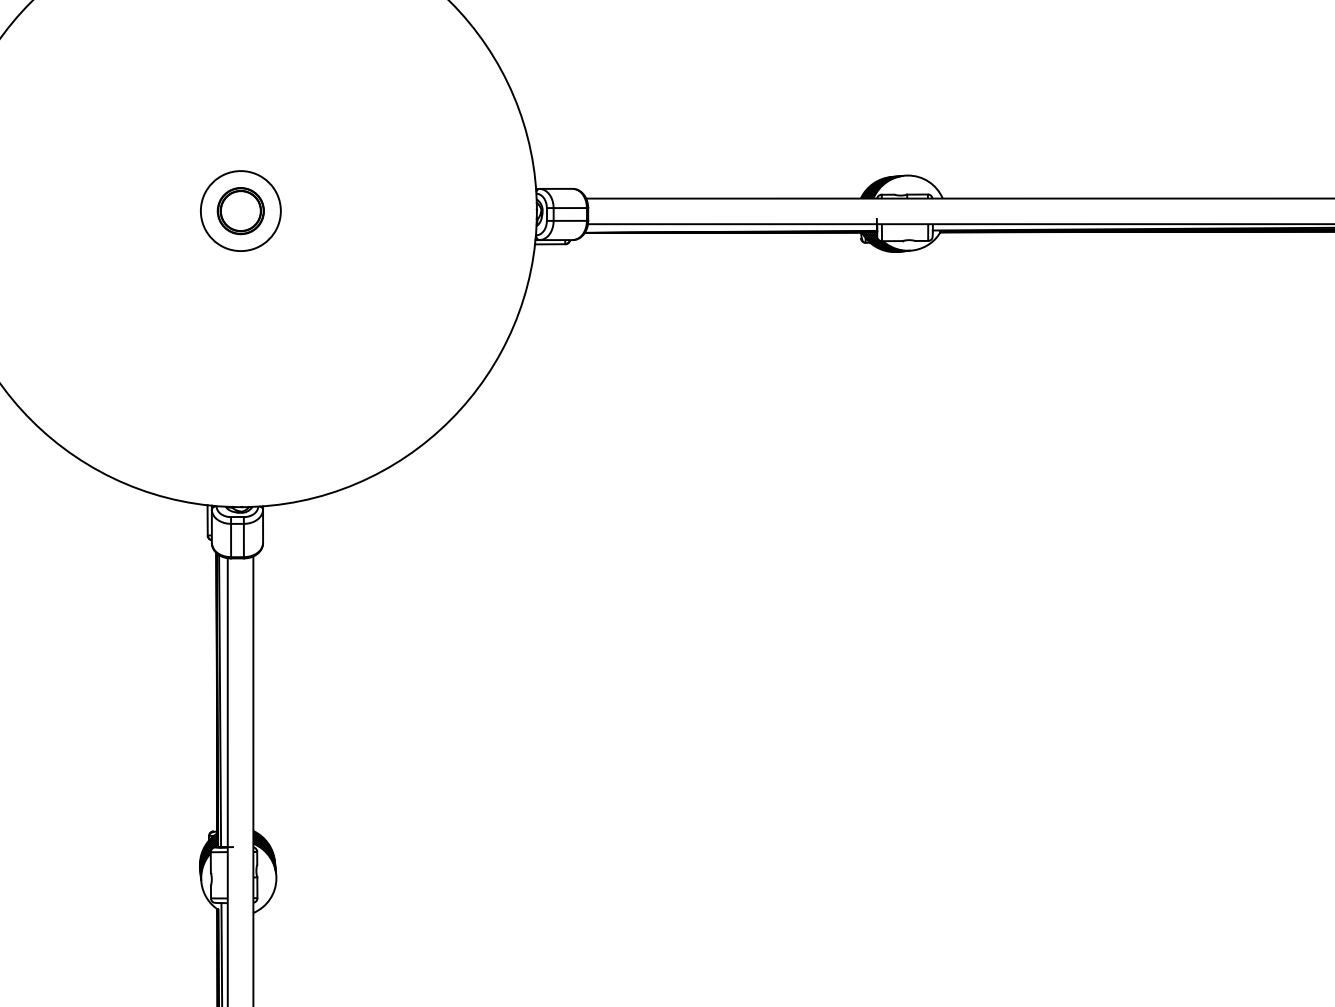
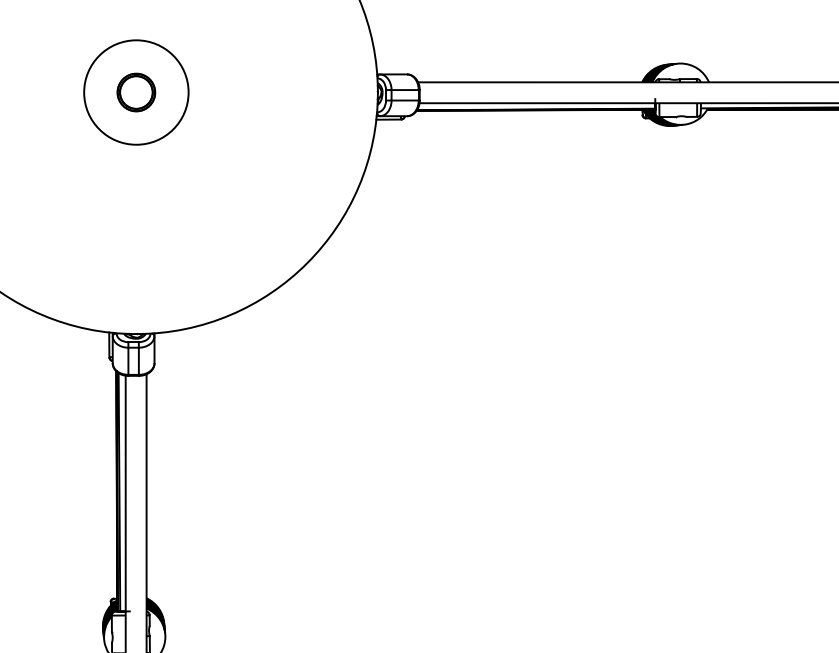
circle: (240, 211) -> (136, 92), size x1.6

